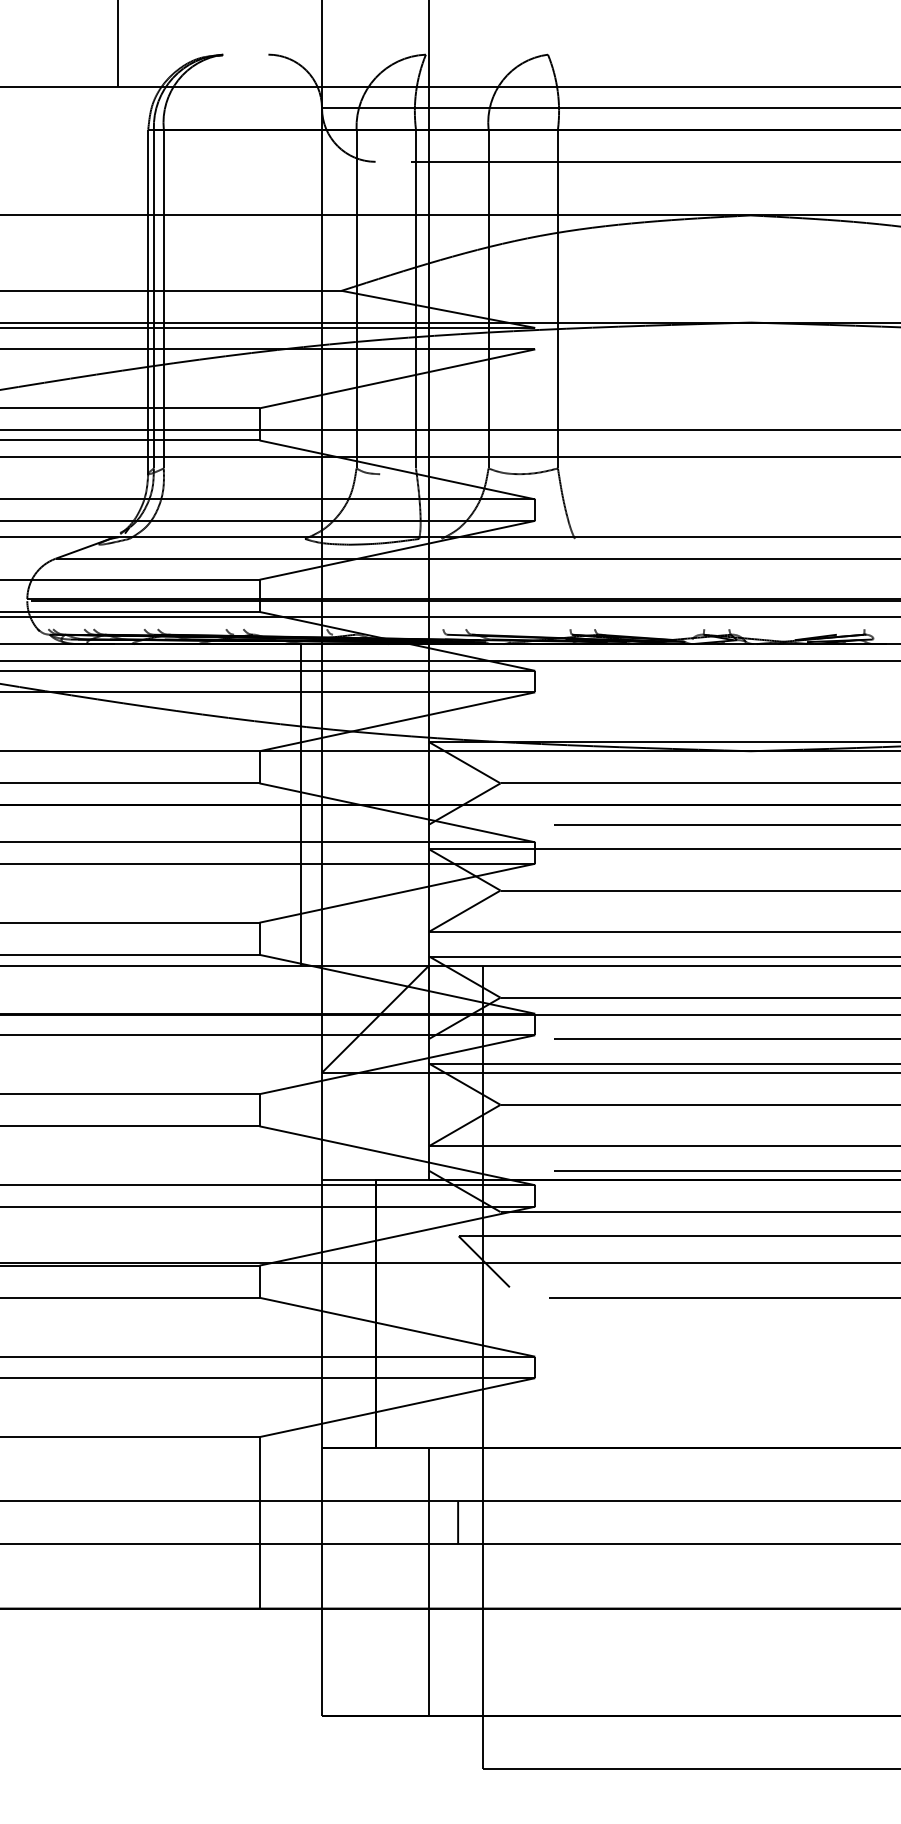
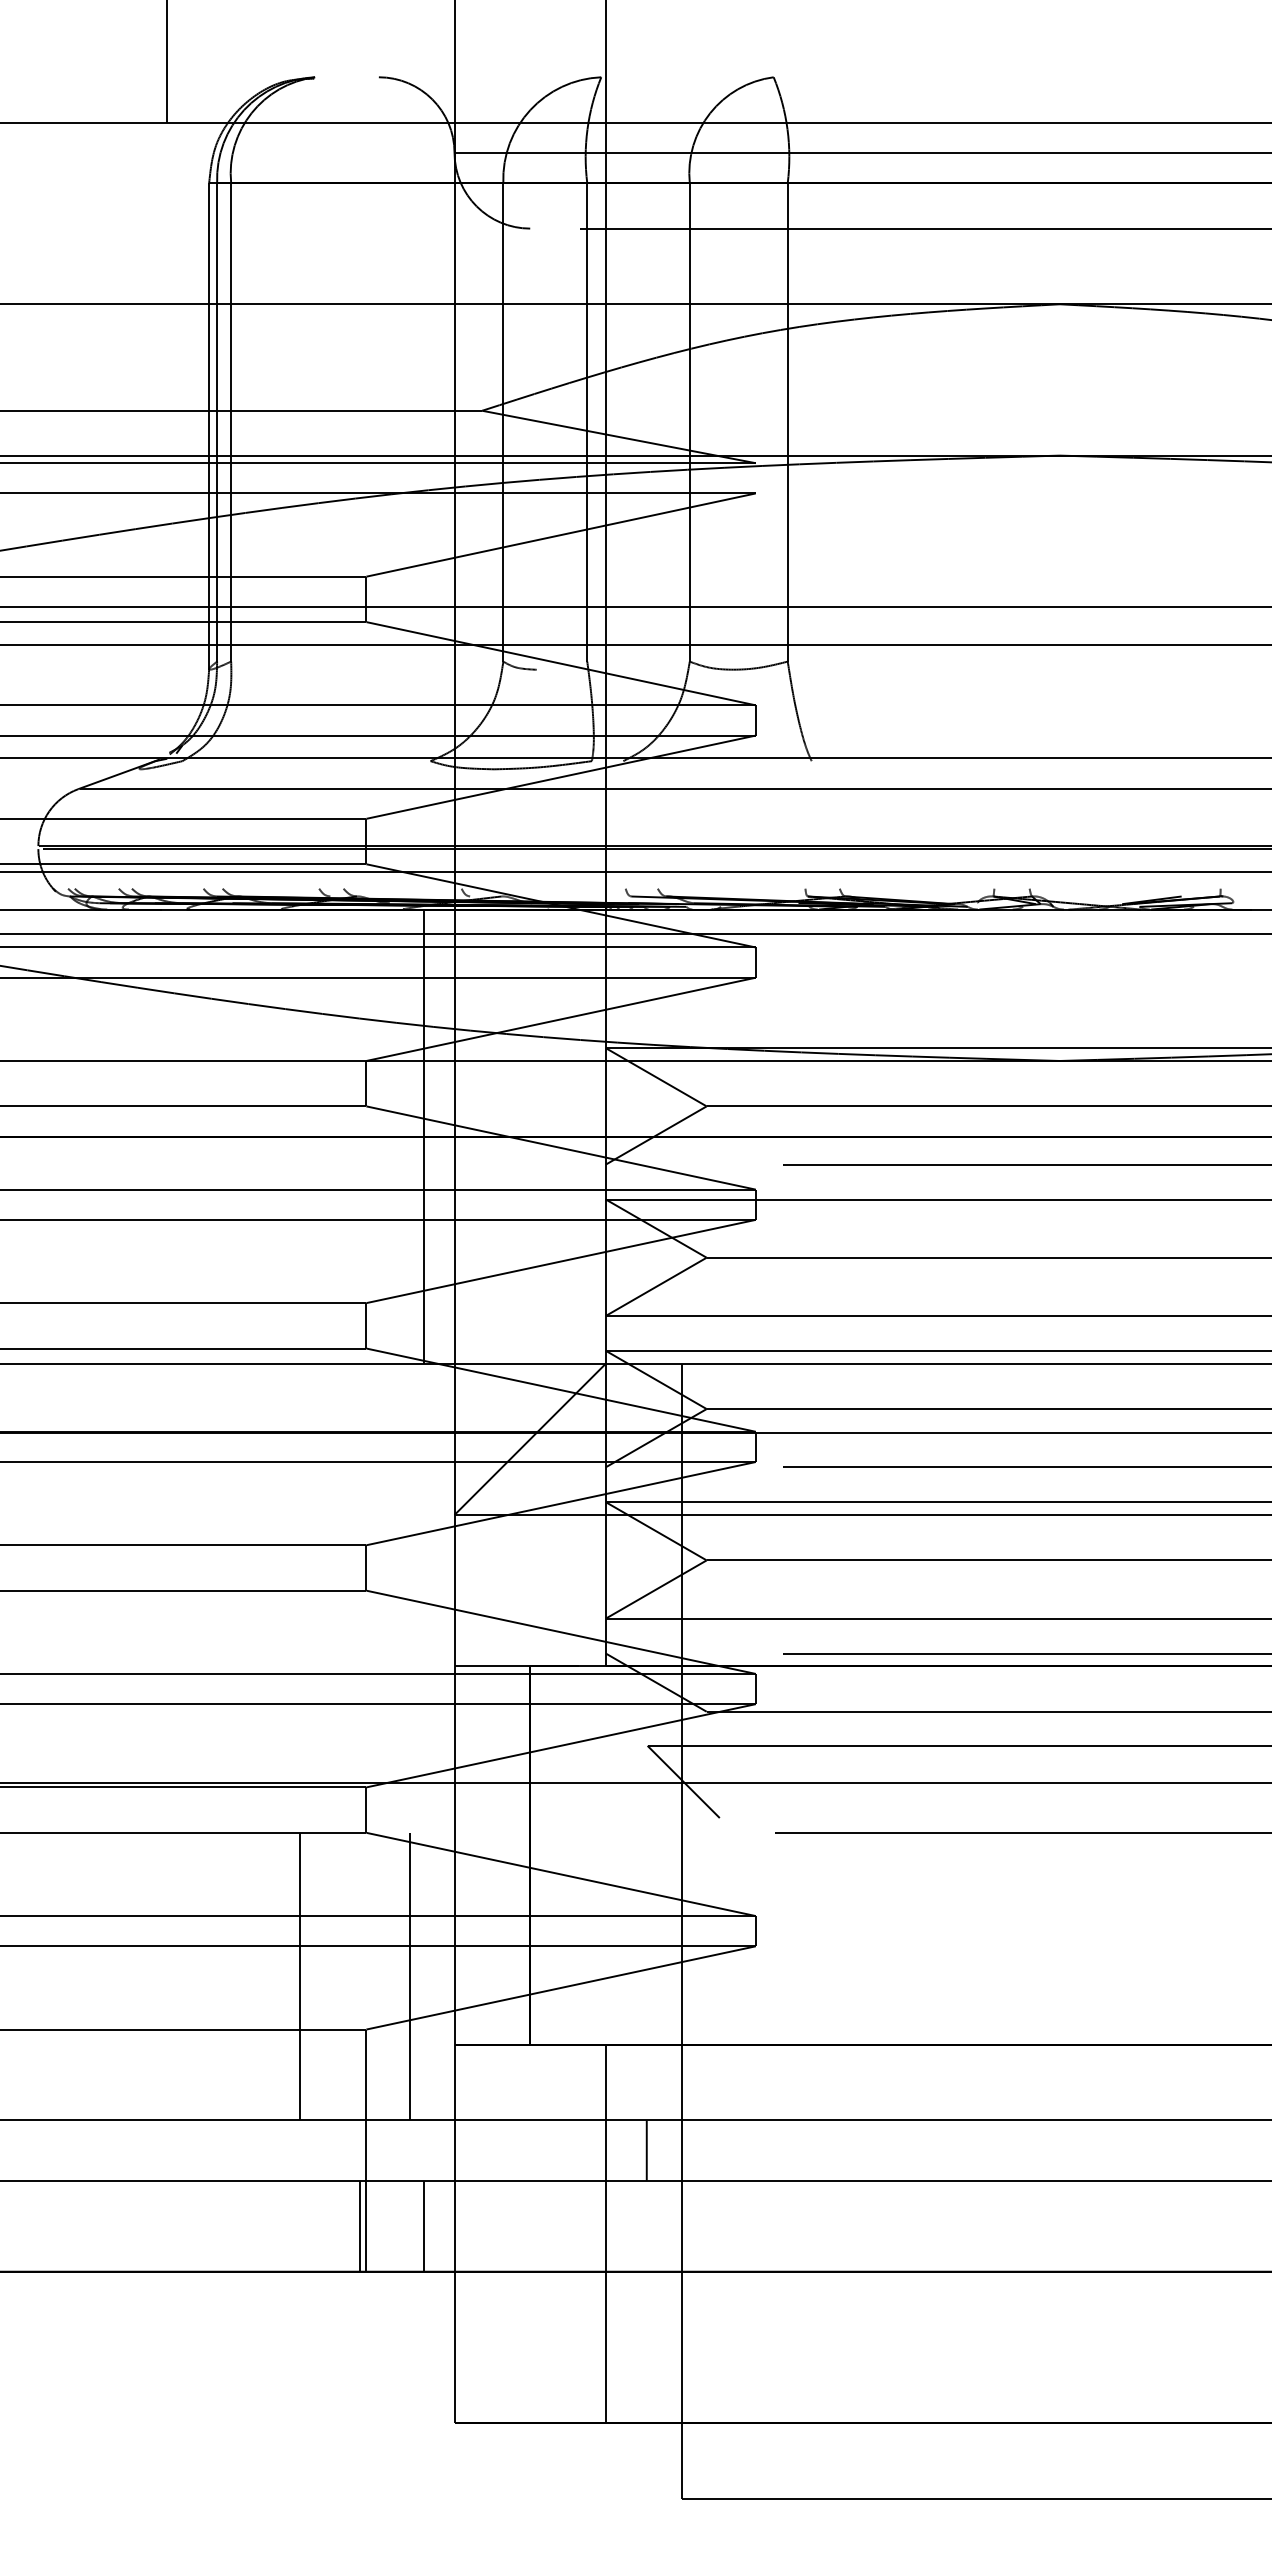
line: (212, 1399) -> (299, 1976), added
line: (290, 1399) -> (410, 1976), added
line: (254, 1575) -> (359, 2225), added
line: (300, 1575) -> (424, 2225), added

